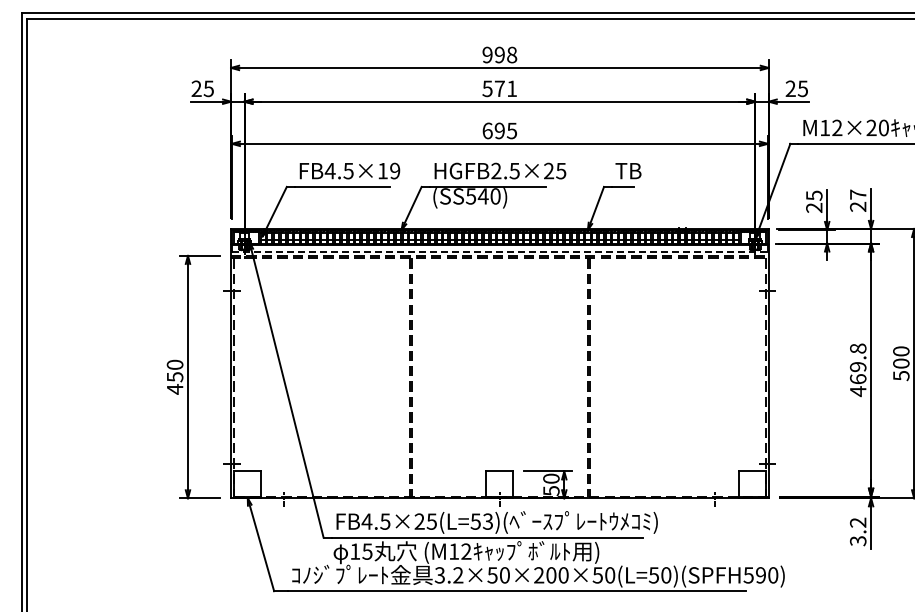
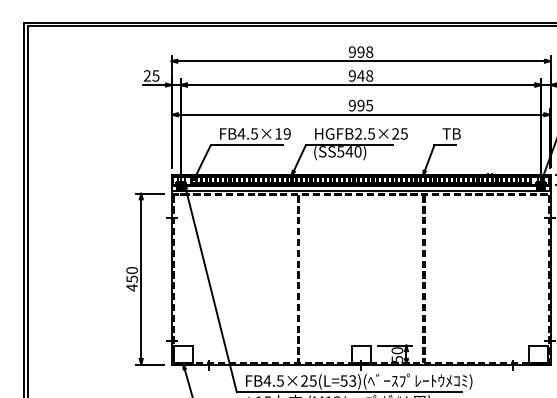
text: (499, 88) -> (360, 75), 571 -> 948
text: (487, 130) -> (352, 105), 695 -> 995
line: (500, 251) -> (361, 190), dashed -> solid

